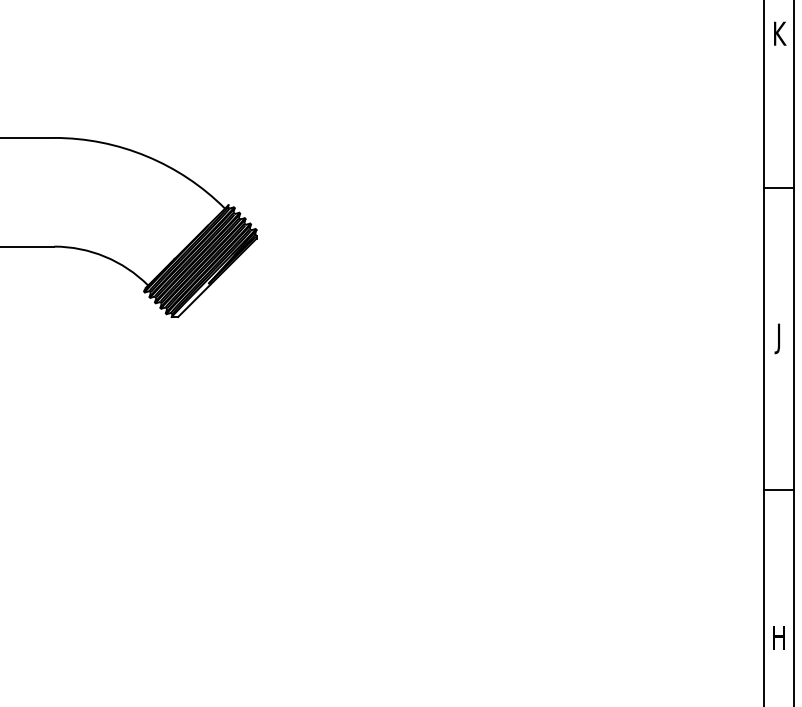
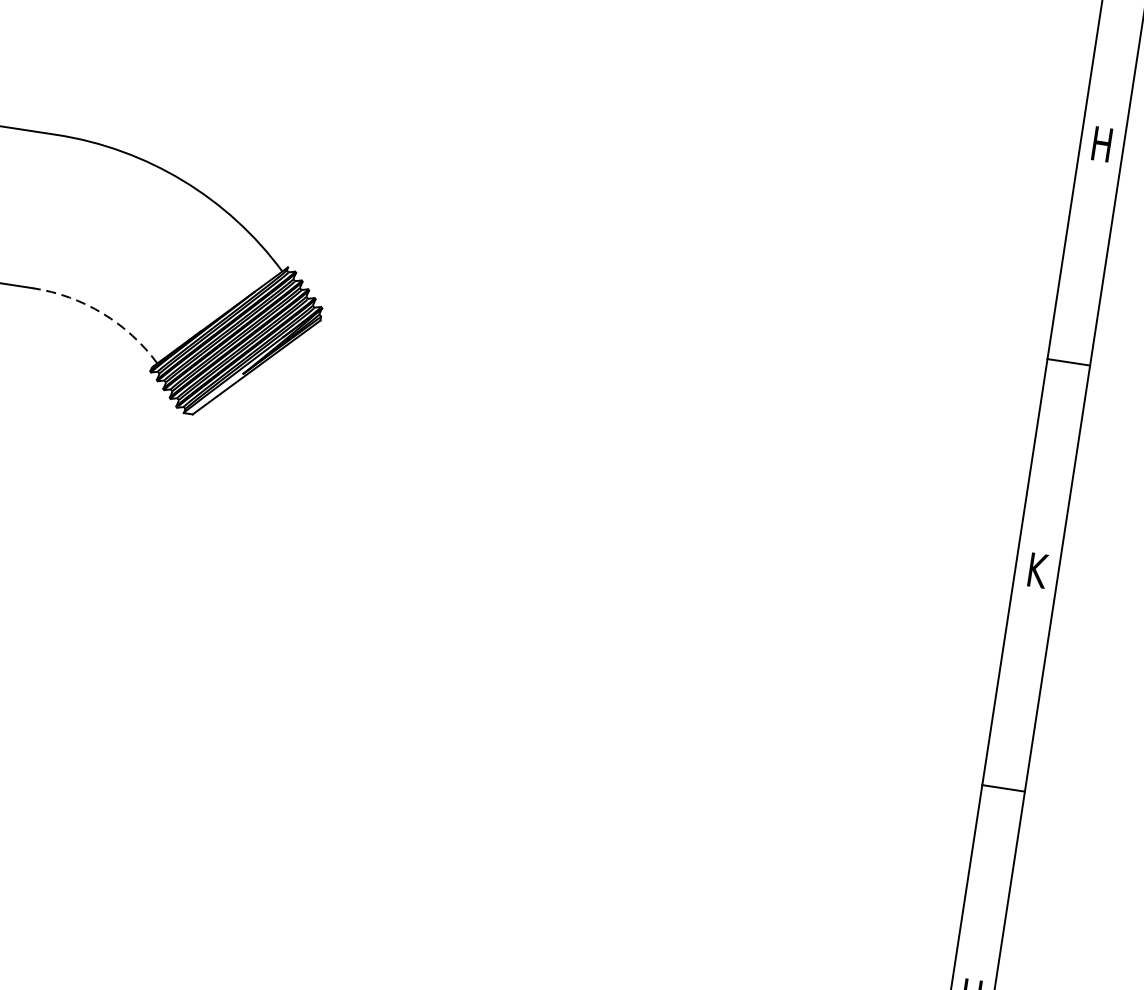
text: (779, 33) -> (1102, 144), K -> H
arc: (105, 256) -> (103, 313), solid -> dashed
text: (780, 338) -> (1038, 574), J -> K

